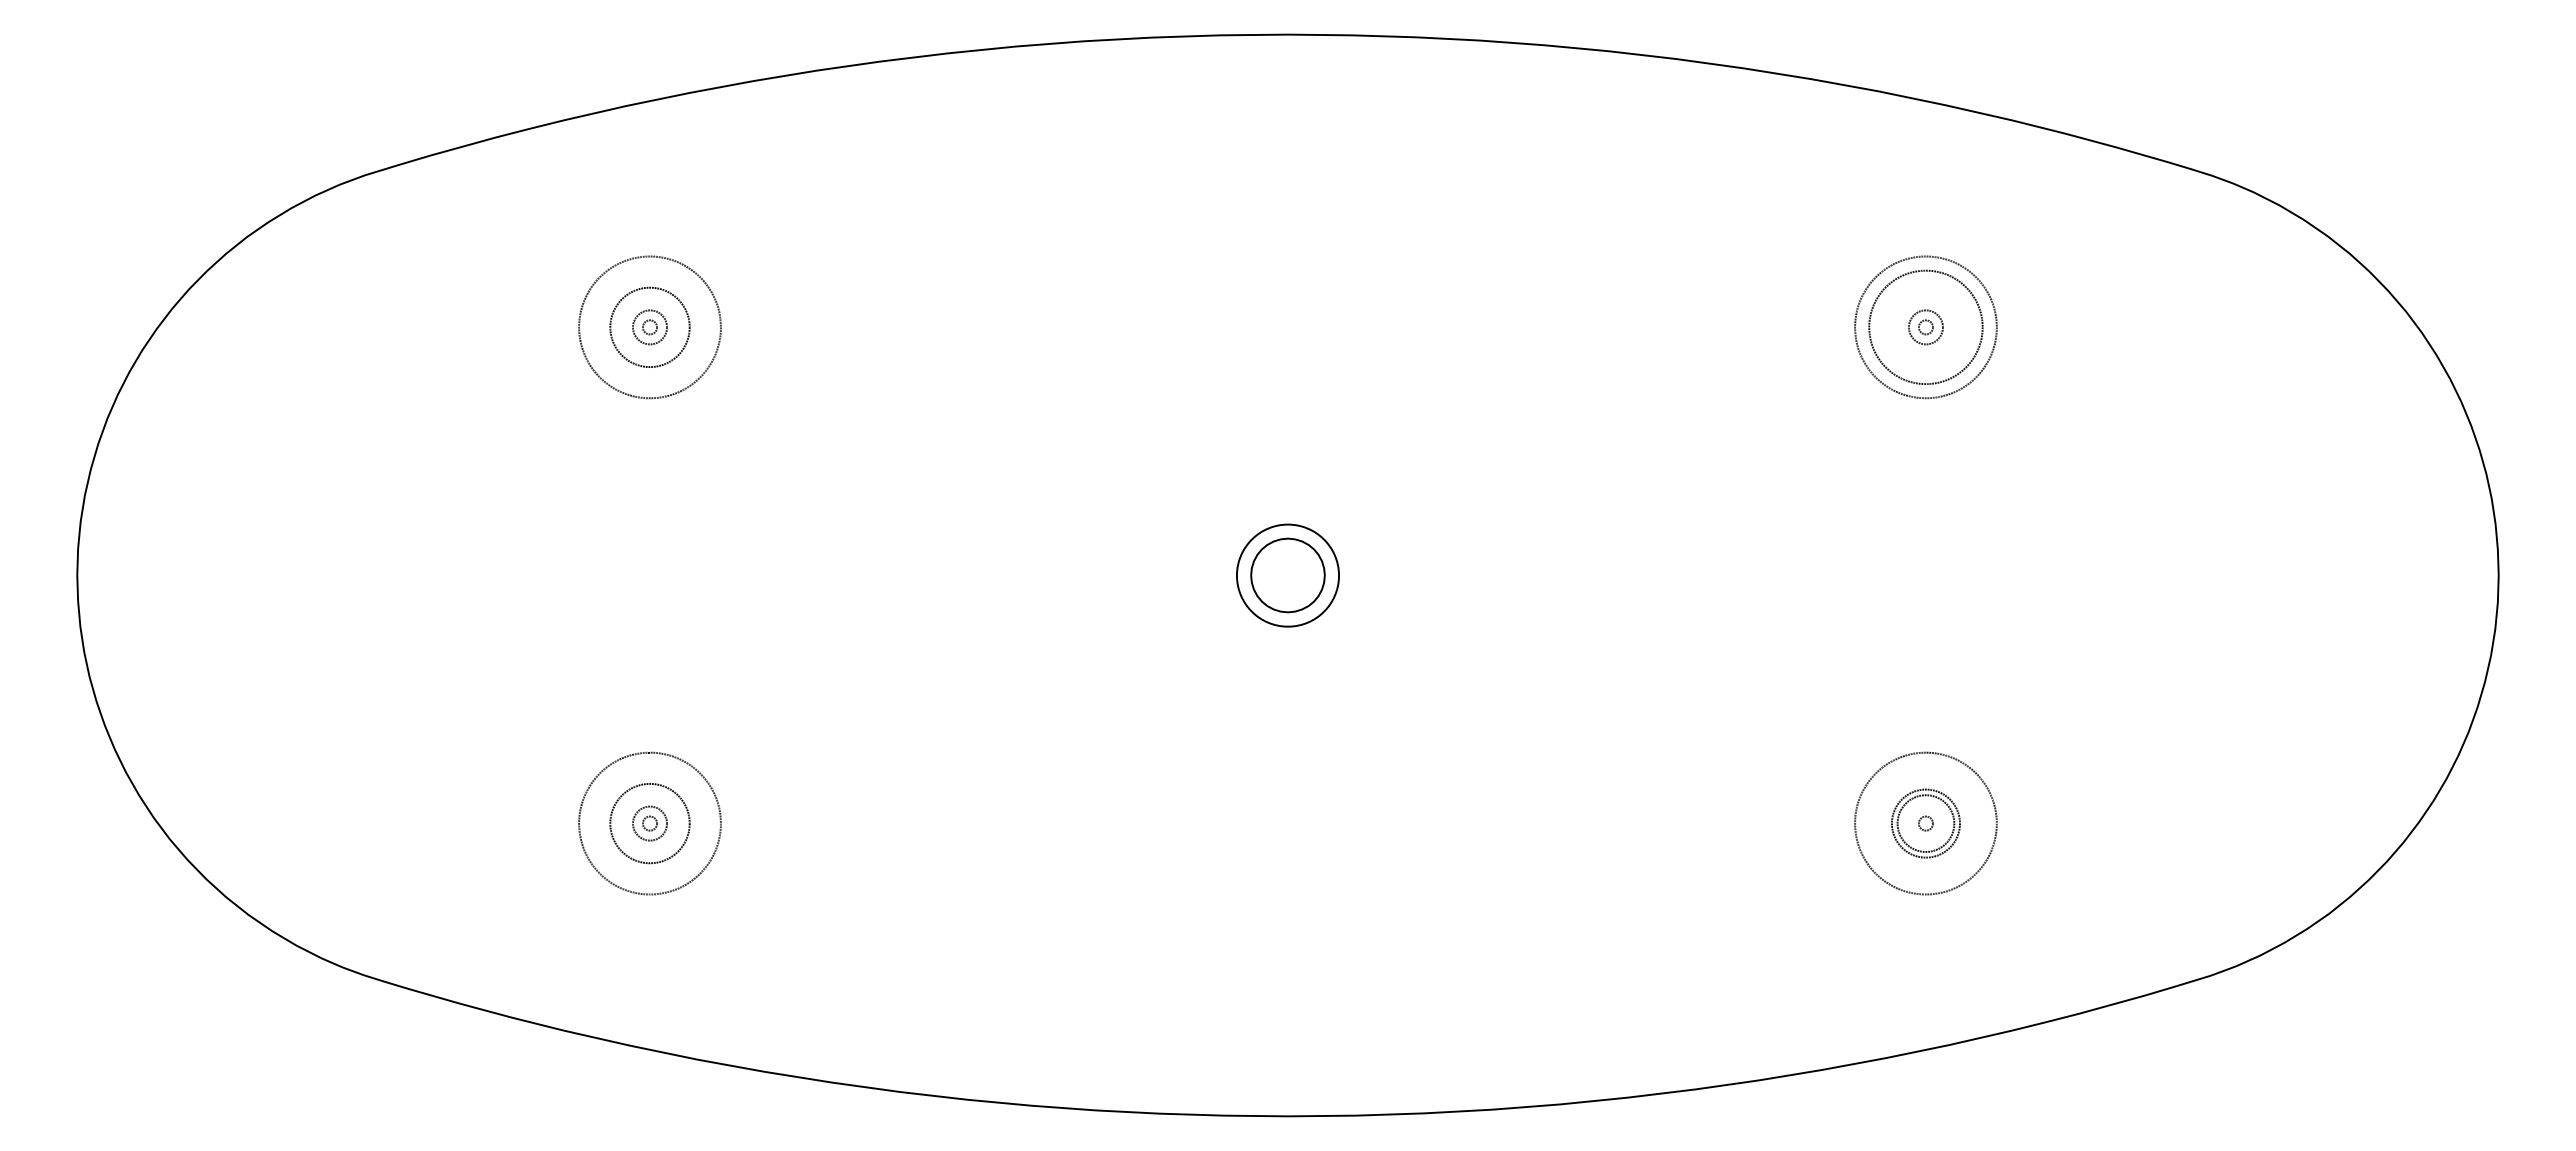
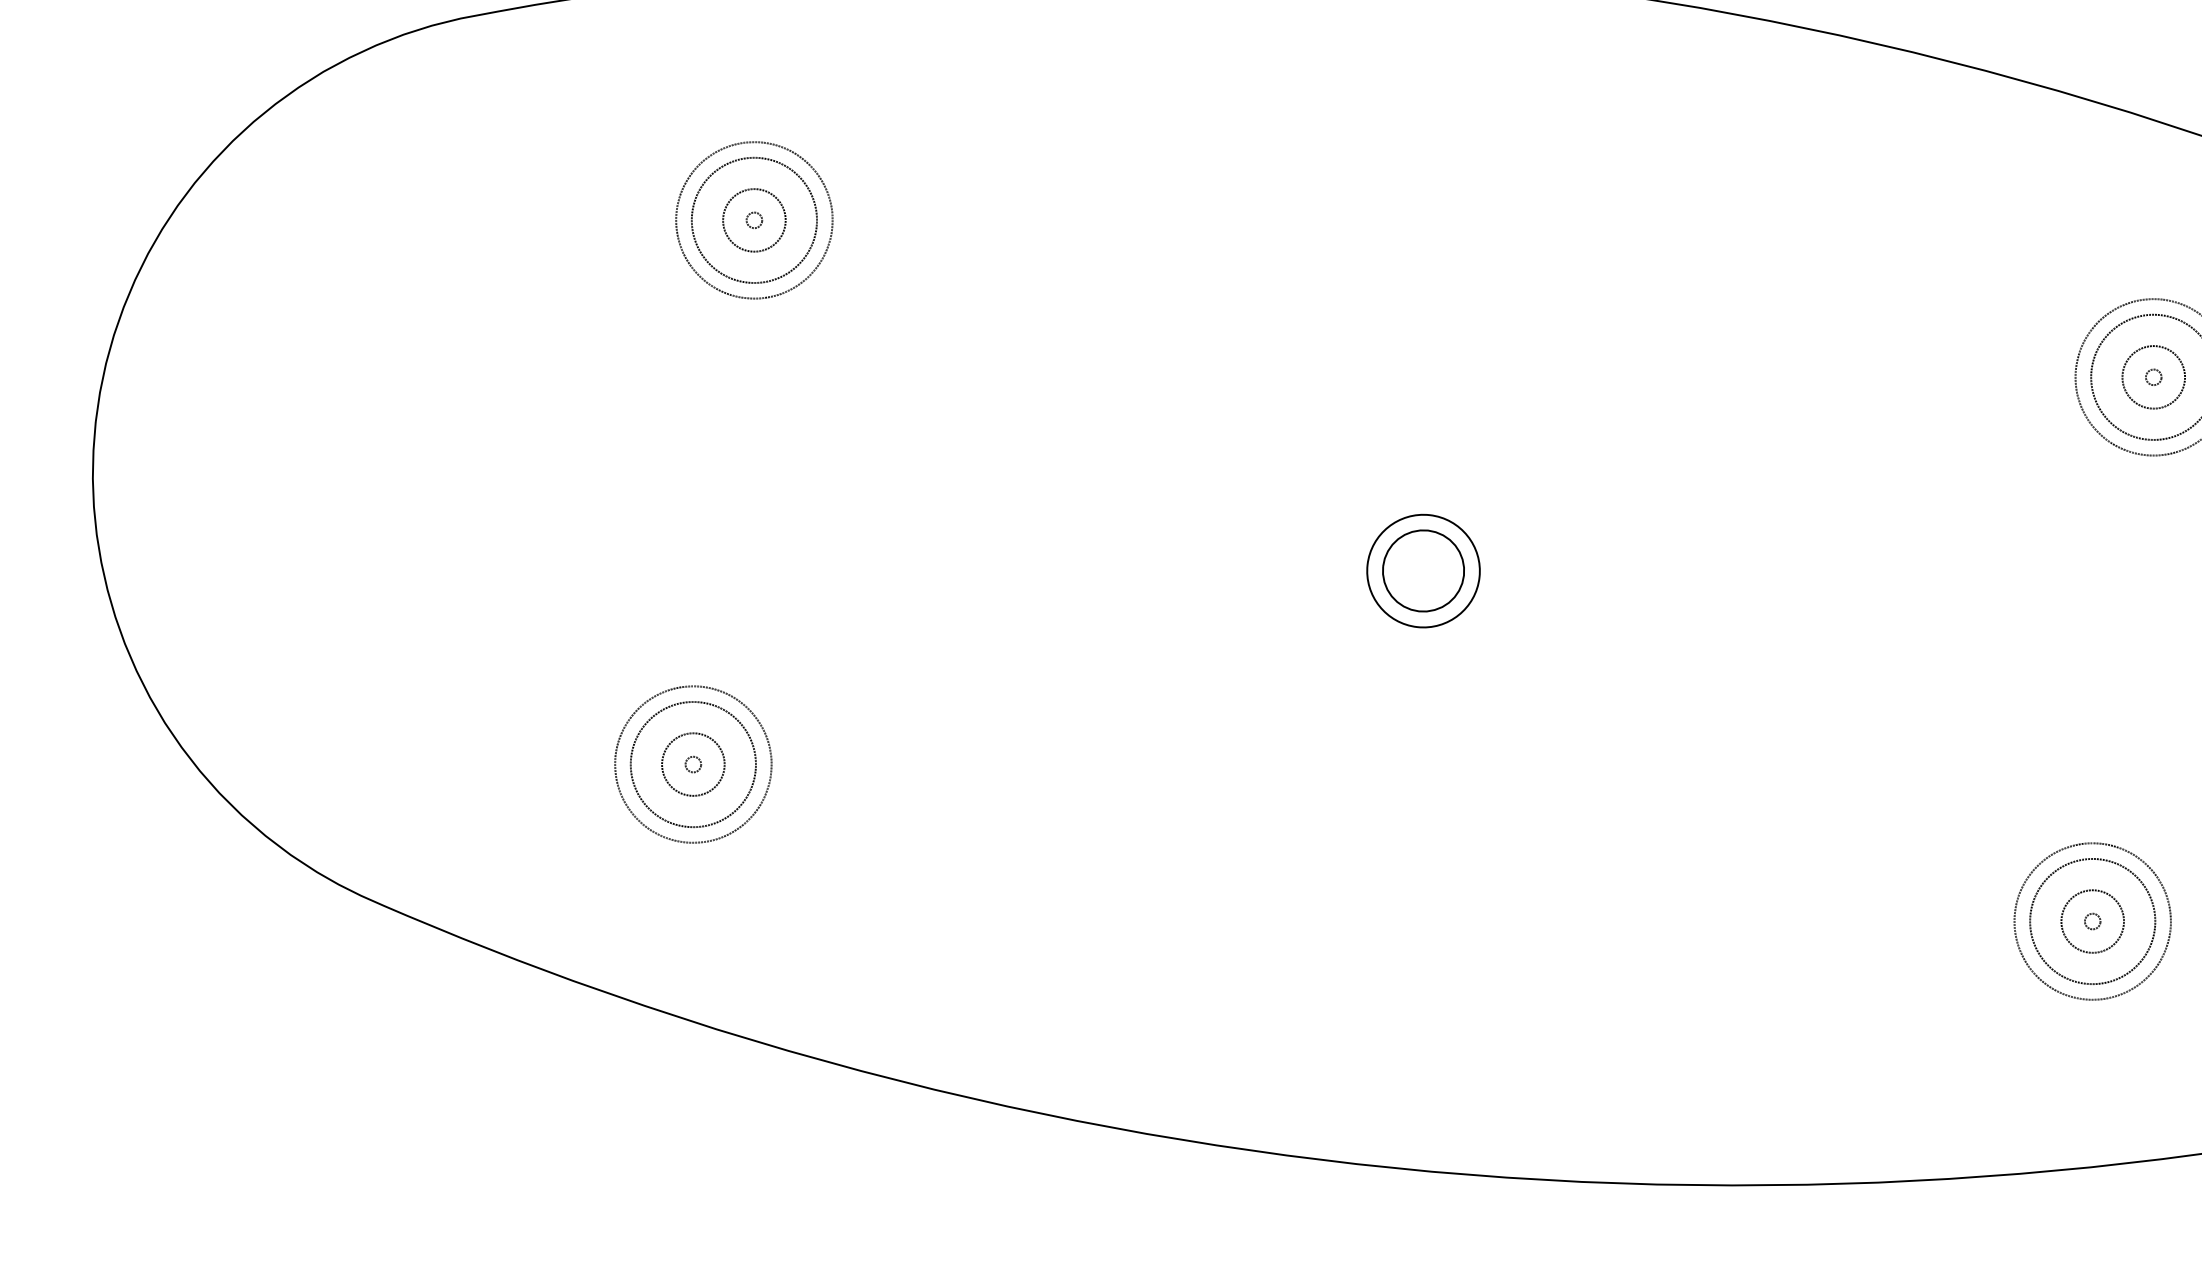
circle: (649, 327) -> (753, 220), size x1.43
circle: (649, 327) -> (753, 220), size x1.67
circle: (1925, 327) -> (2153, 377), size x1.67
circle: (649, 823) -> (692, 764), size x1.43
circle: (649, 823) -> (692, 764), size x1.67
circle: (1925, 823) -> (2092, 921), size x1.67

